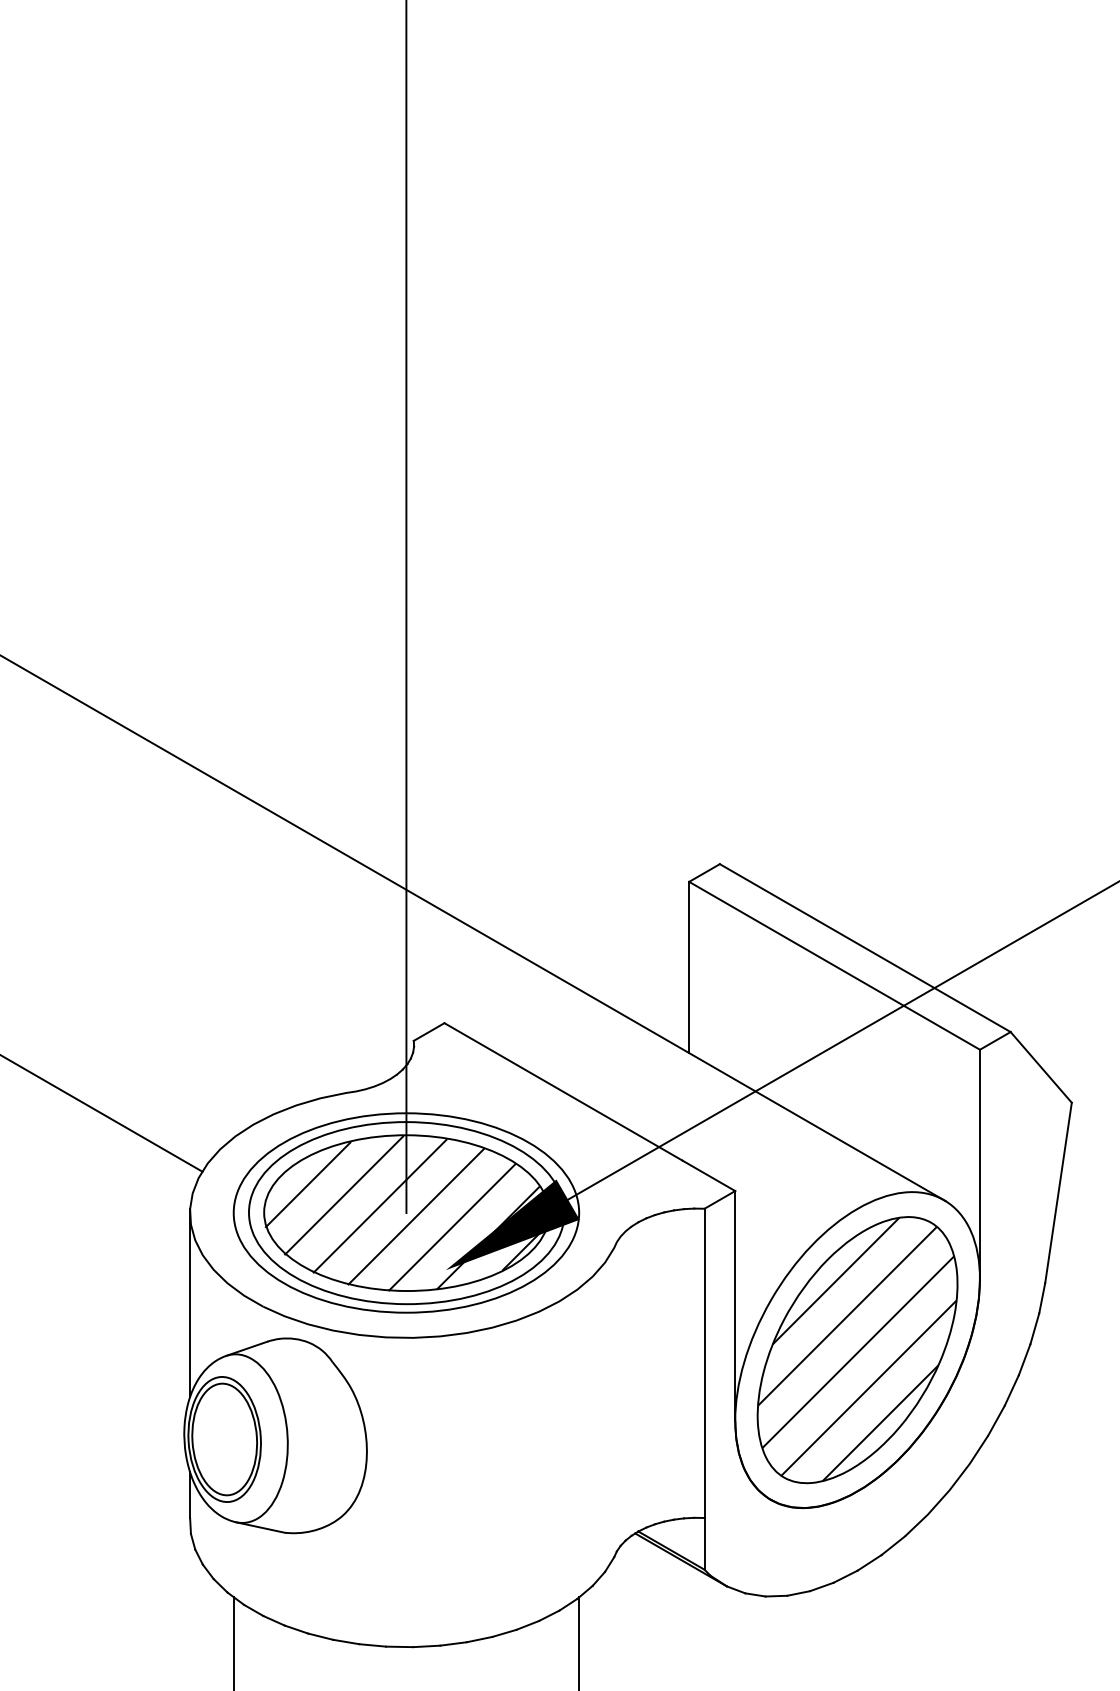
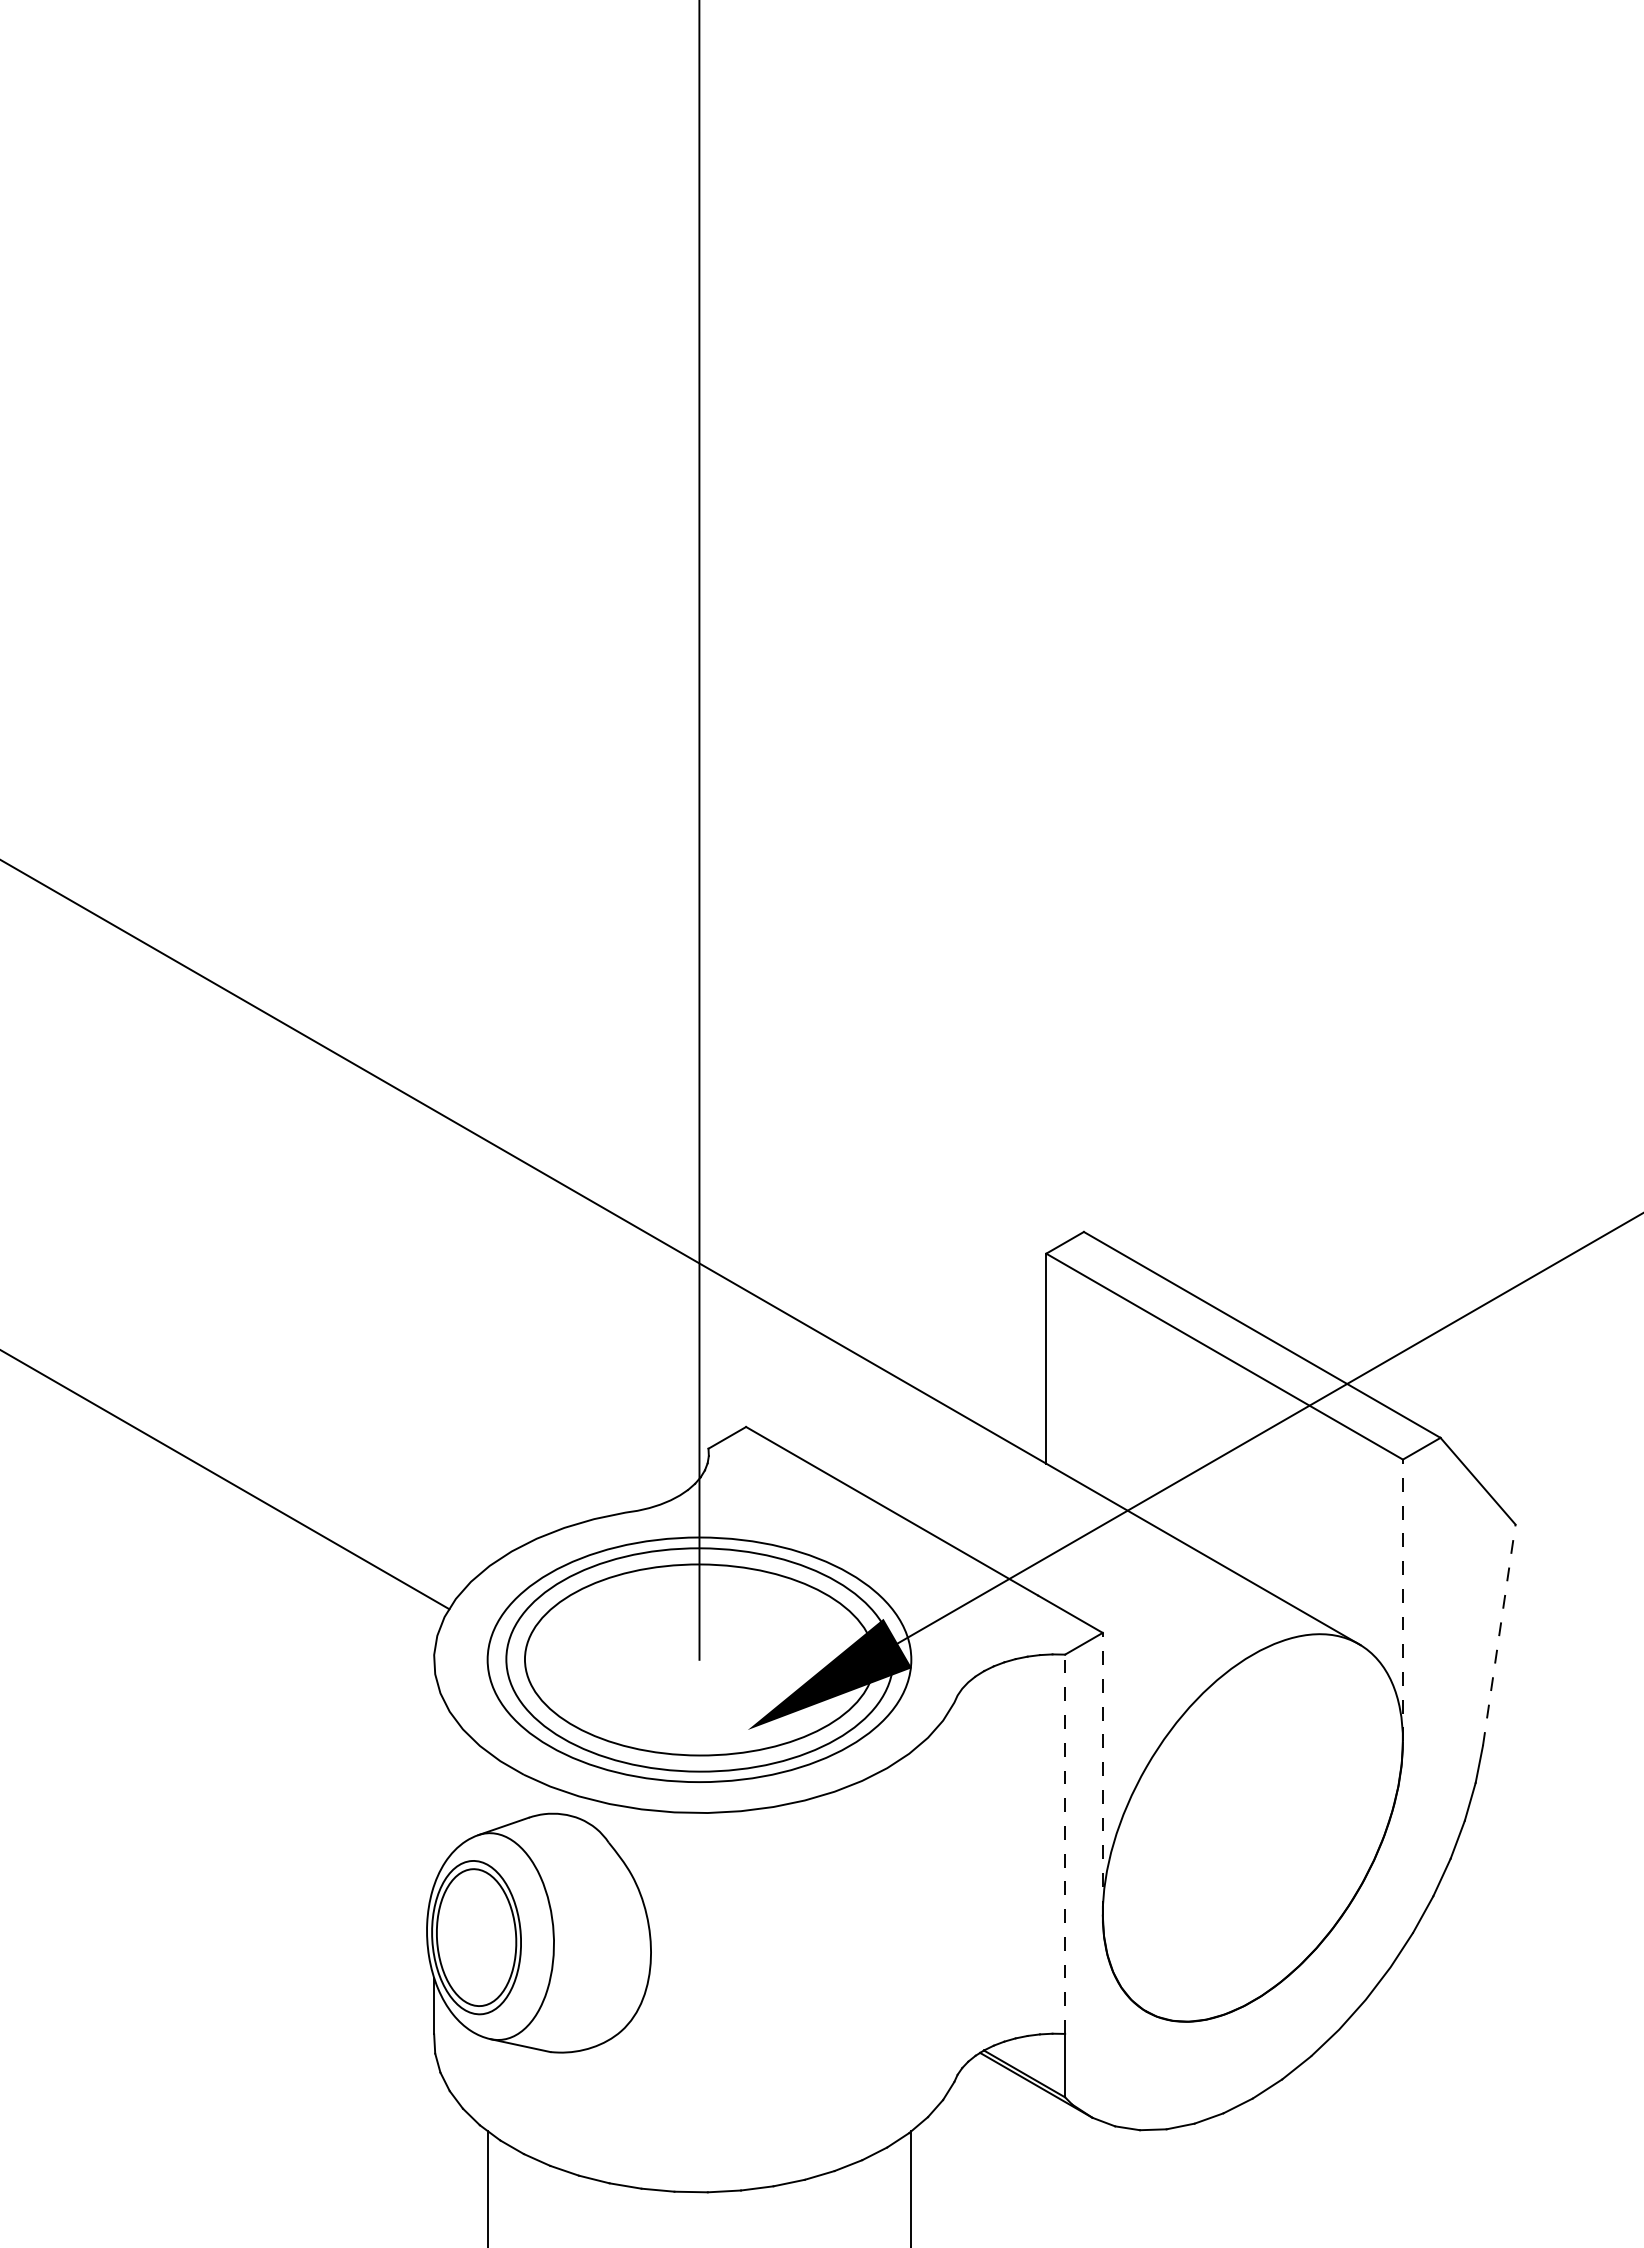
line: (979, 1164) -> (1402, 1600), solid -> dashed
line: (1058, 1193) -> (1499, 1635), solid -> dashed
hatch: (405, 1213) -> (698, 1660), removed
line: (190, 1303) -> (434, 1770), removed
line: (735, 1305) -> (1102, 1773), solid -> dashed
part: (857, 1349) -> (1252, 1827), removed
line: (704, 1363) -> (1065, 1844), solid -> dashed

